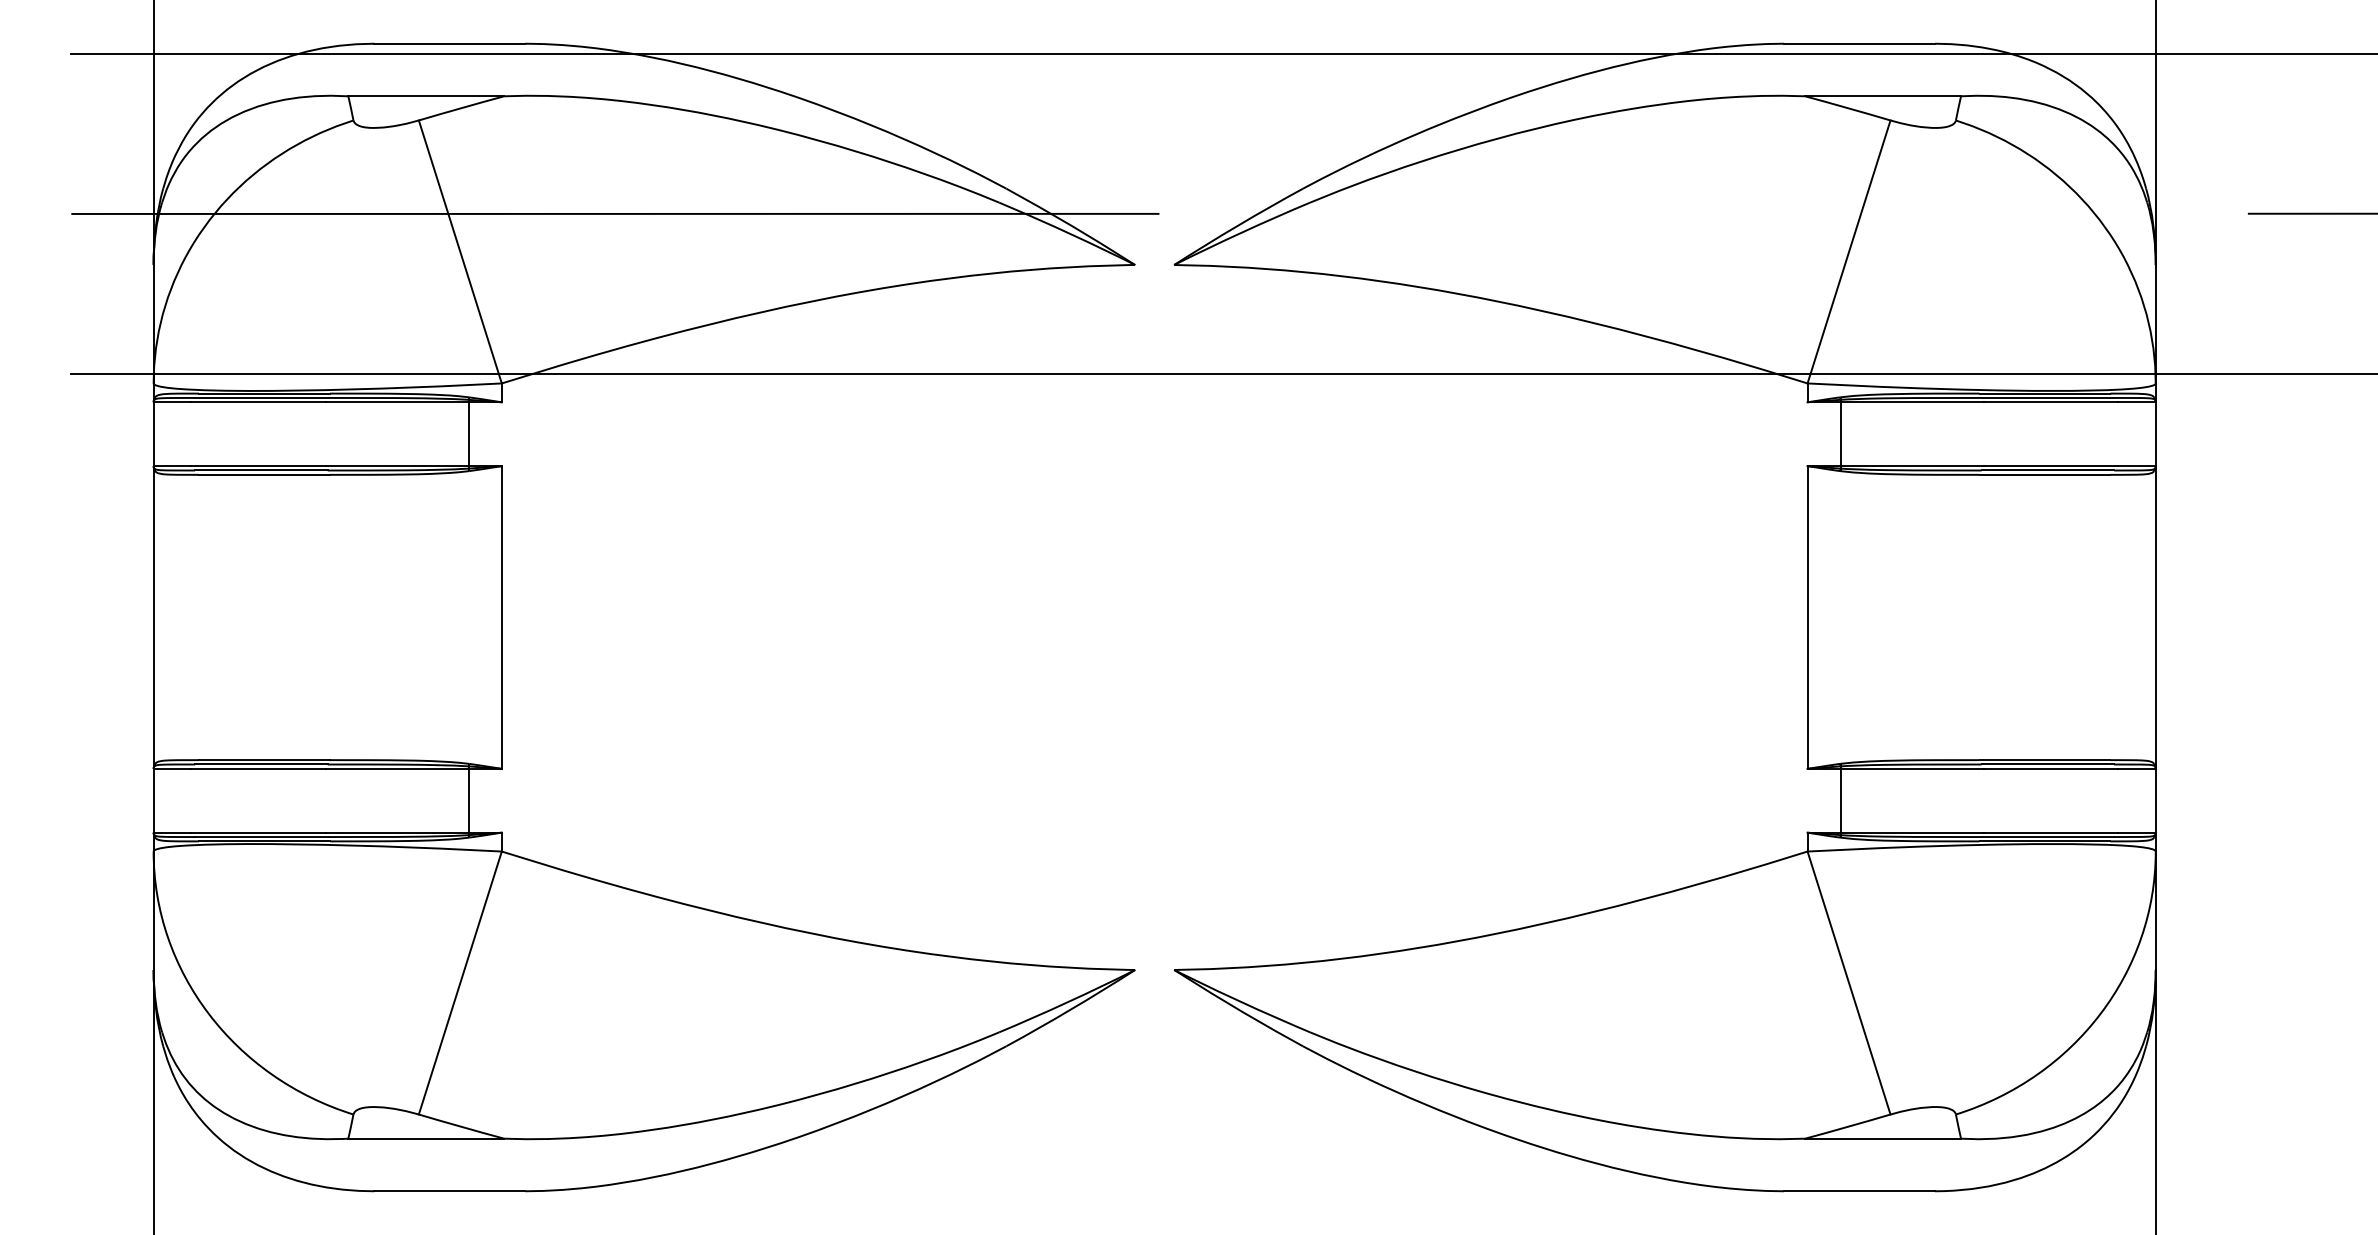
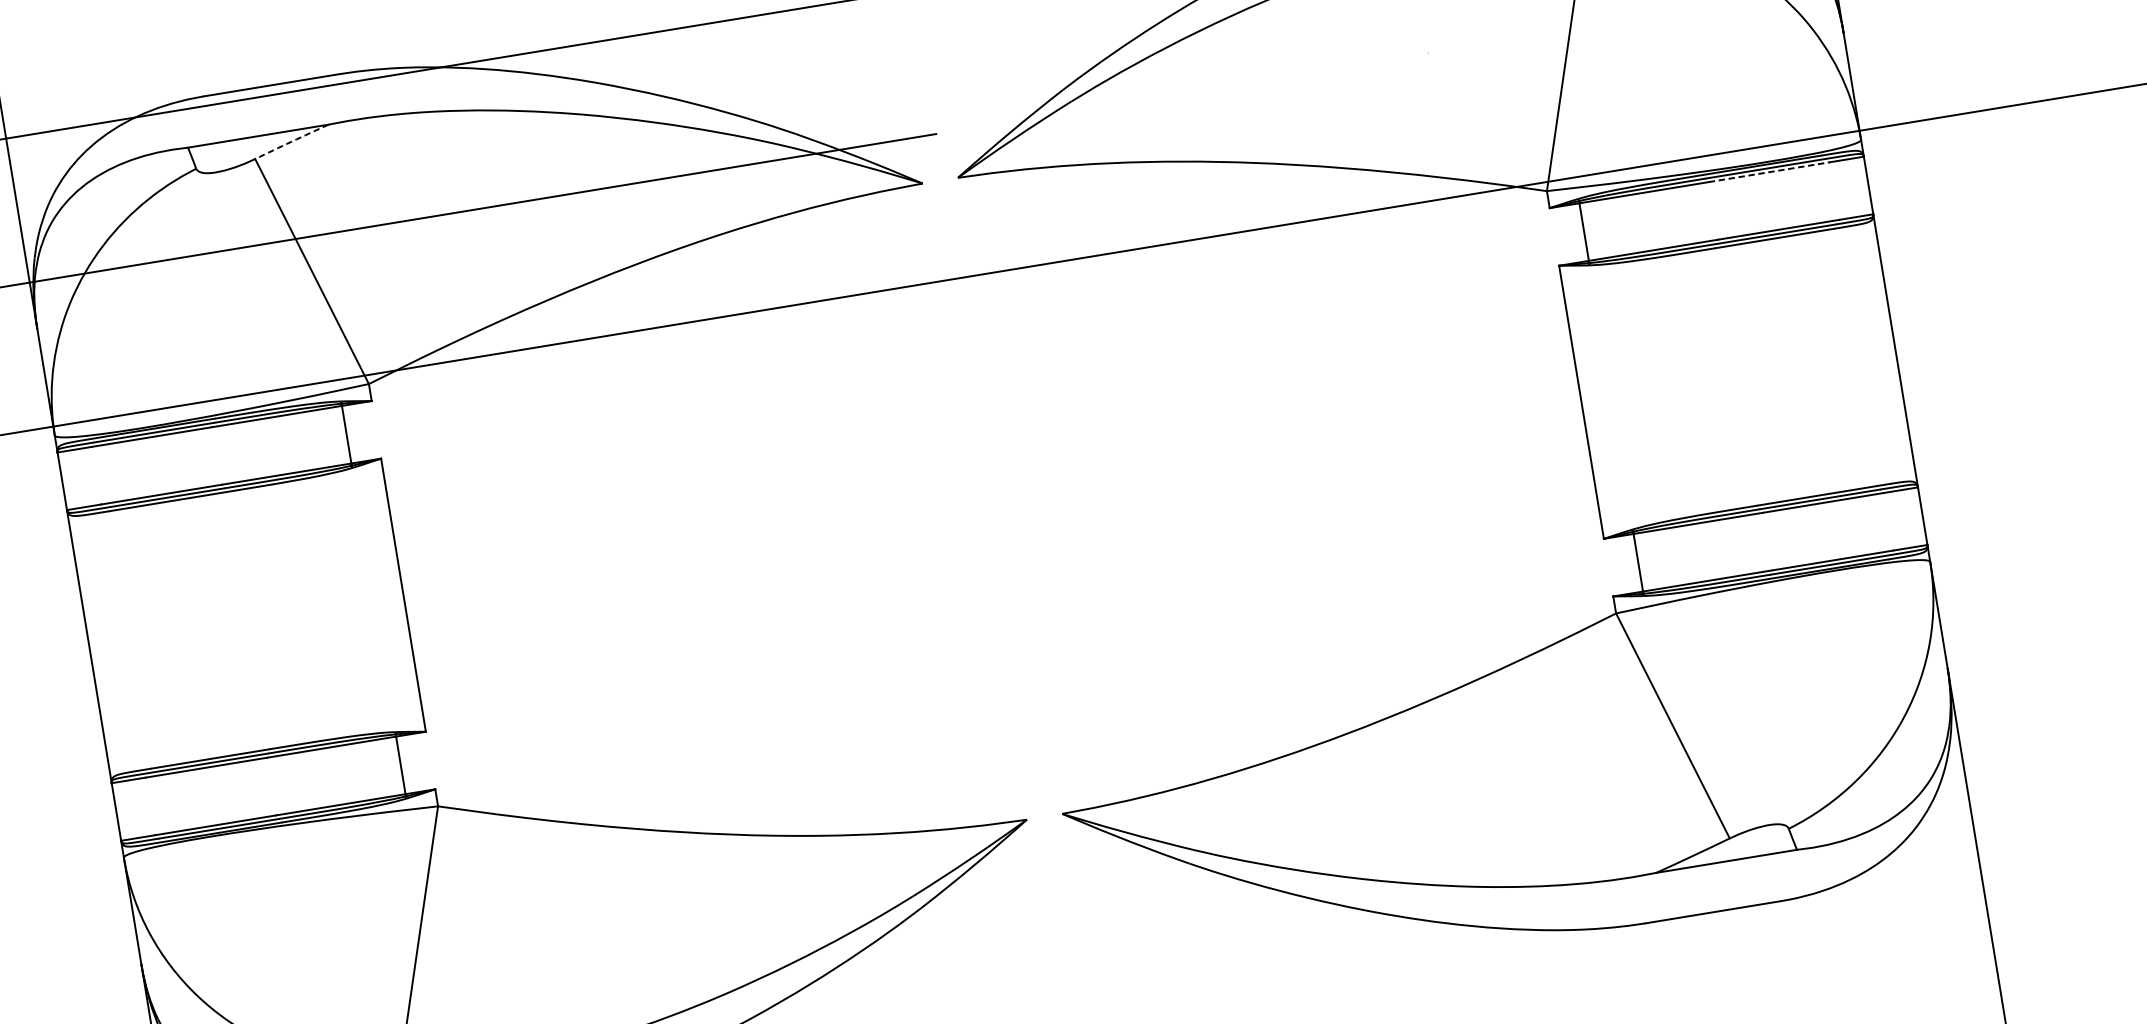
arc: (461, 108) -> (291, 141), solid -> dashed
line: (2051, 402) -> (1769, 172), solid -> dashed

